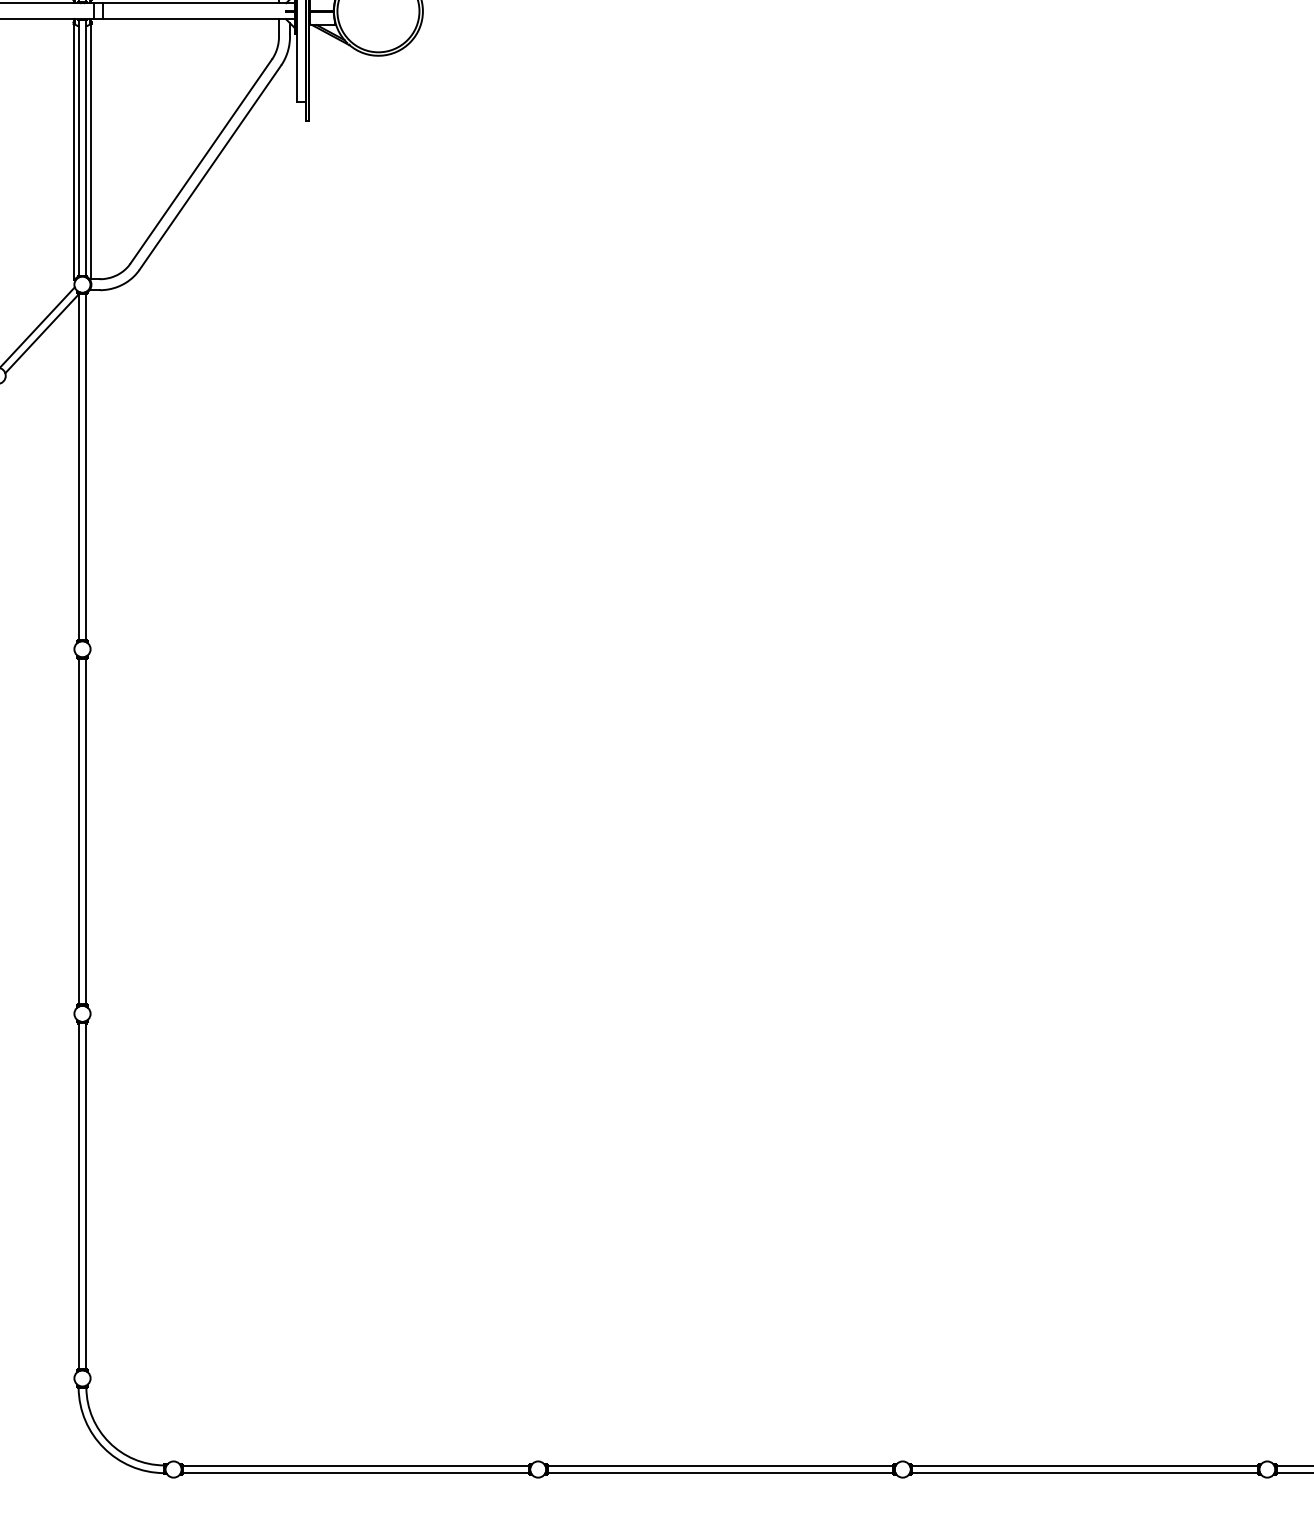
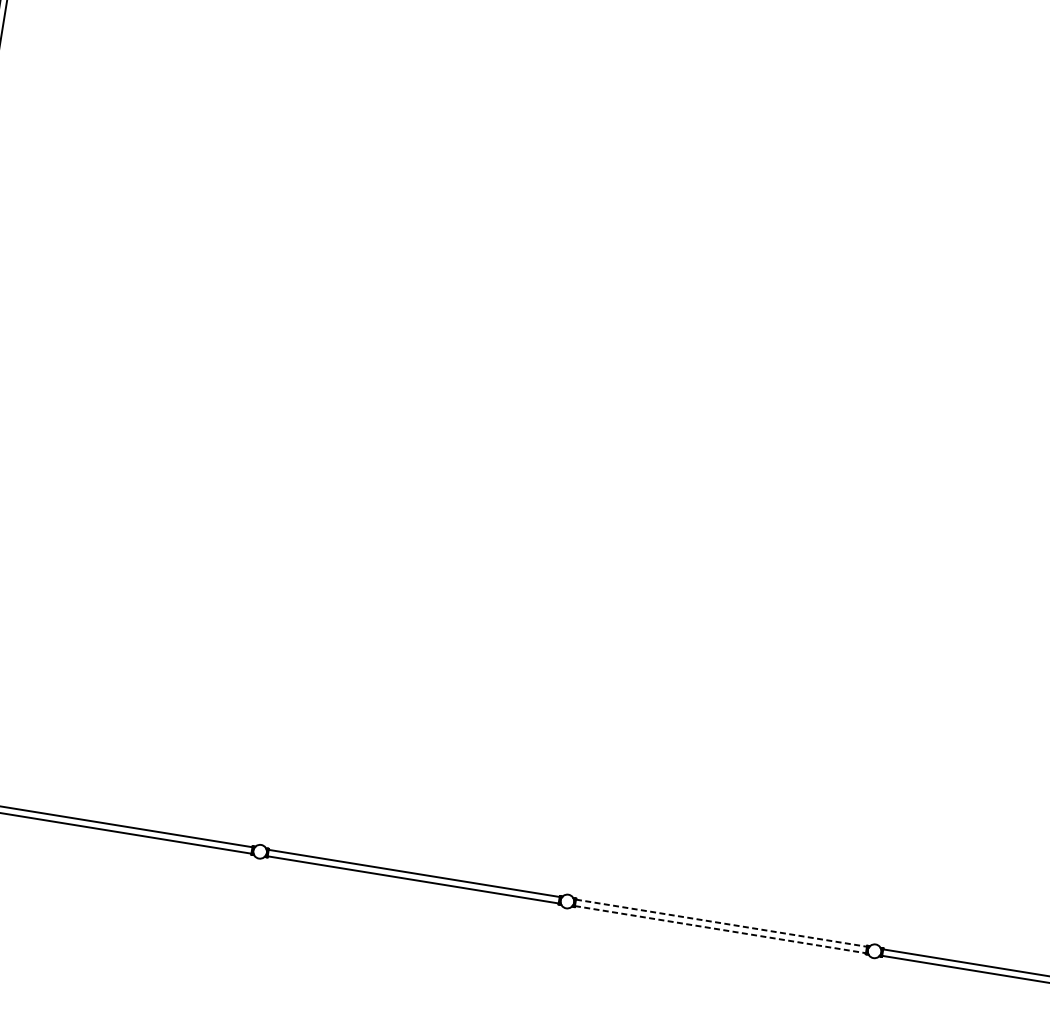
line: (1085, 1465) -> (721, 923), solid -> dashed
line: (1085, 1473) -> (720, 929), solid -> dashed

